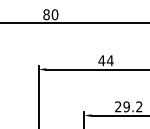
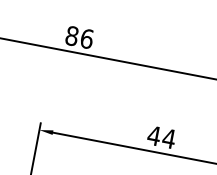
text: (55, 14) -> (87, 38), 80 -> 86

